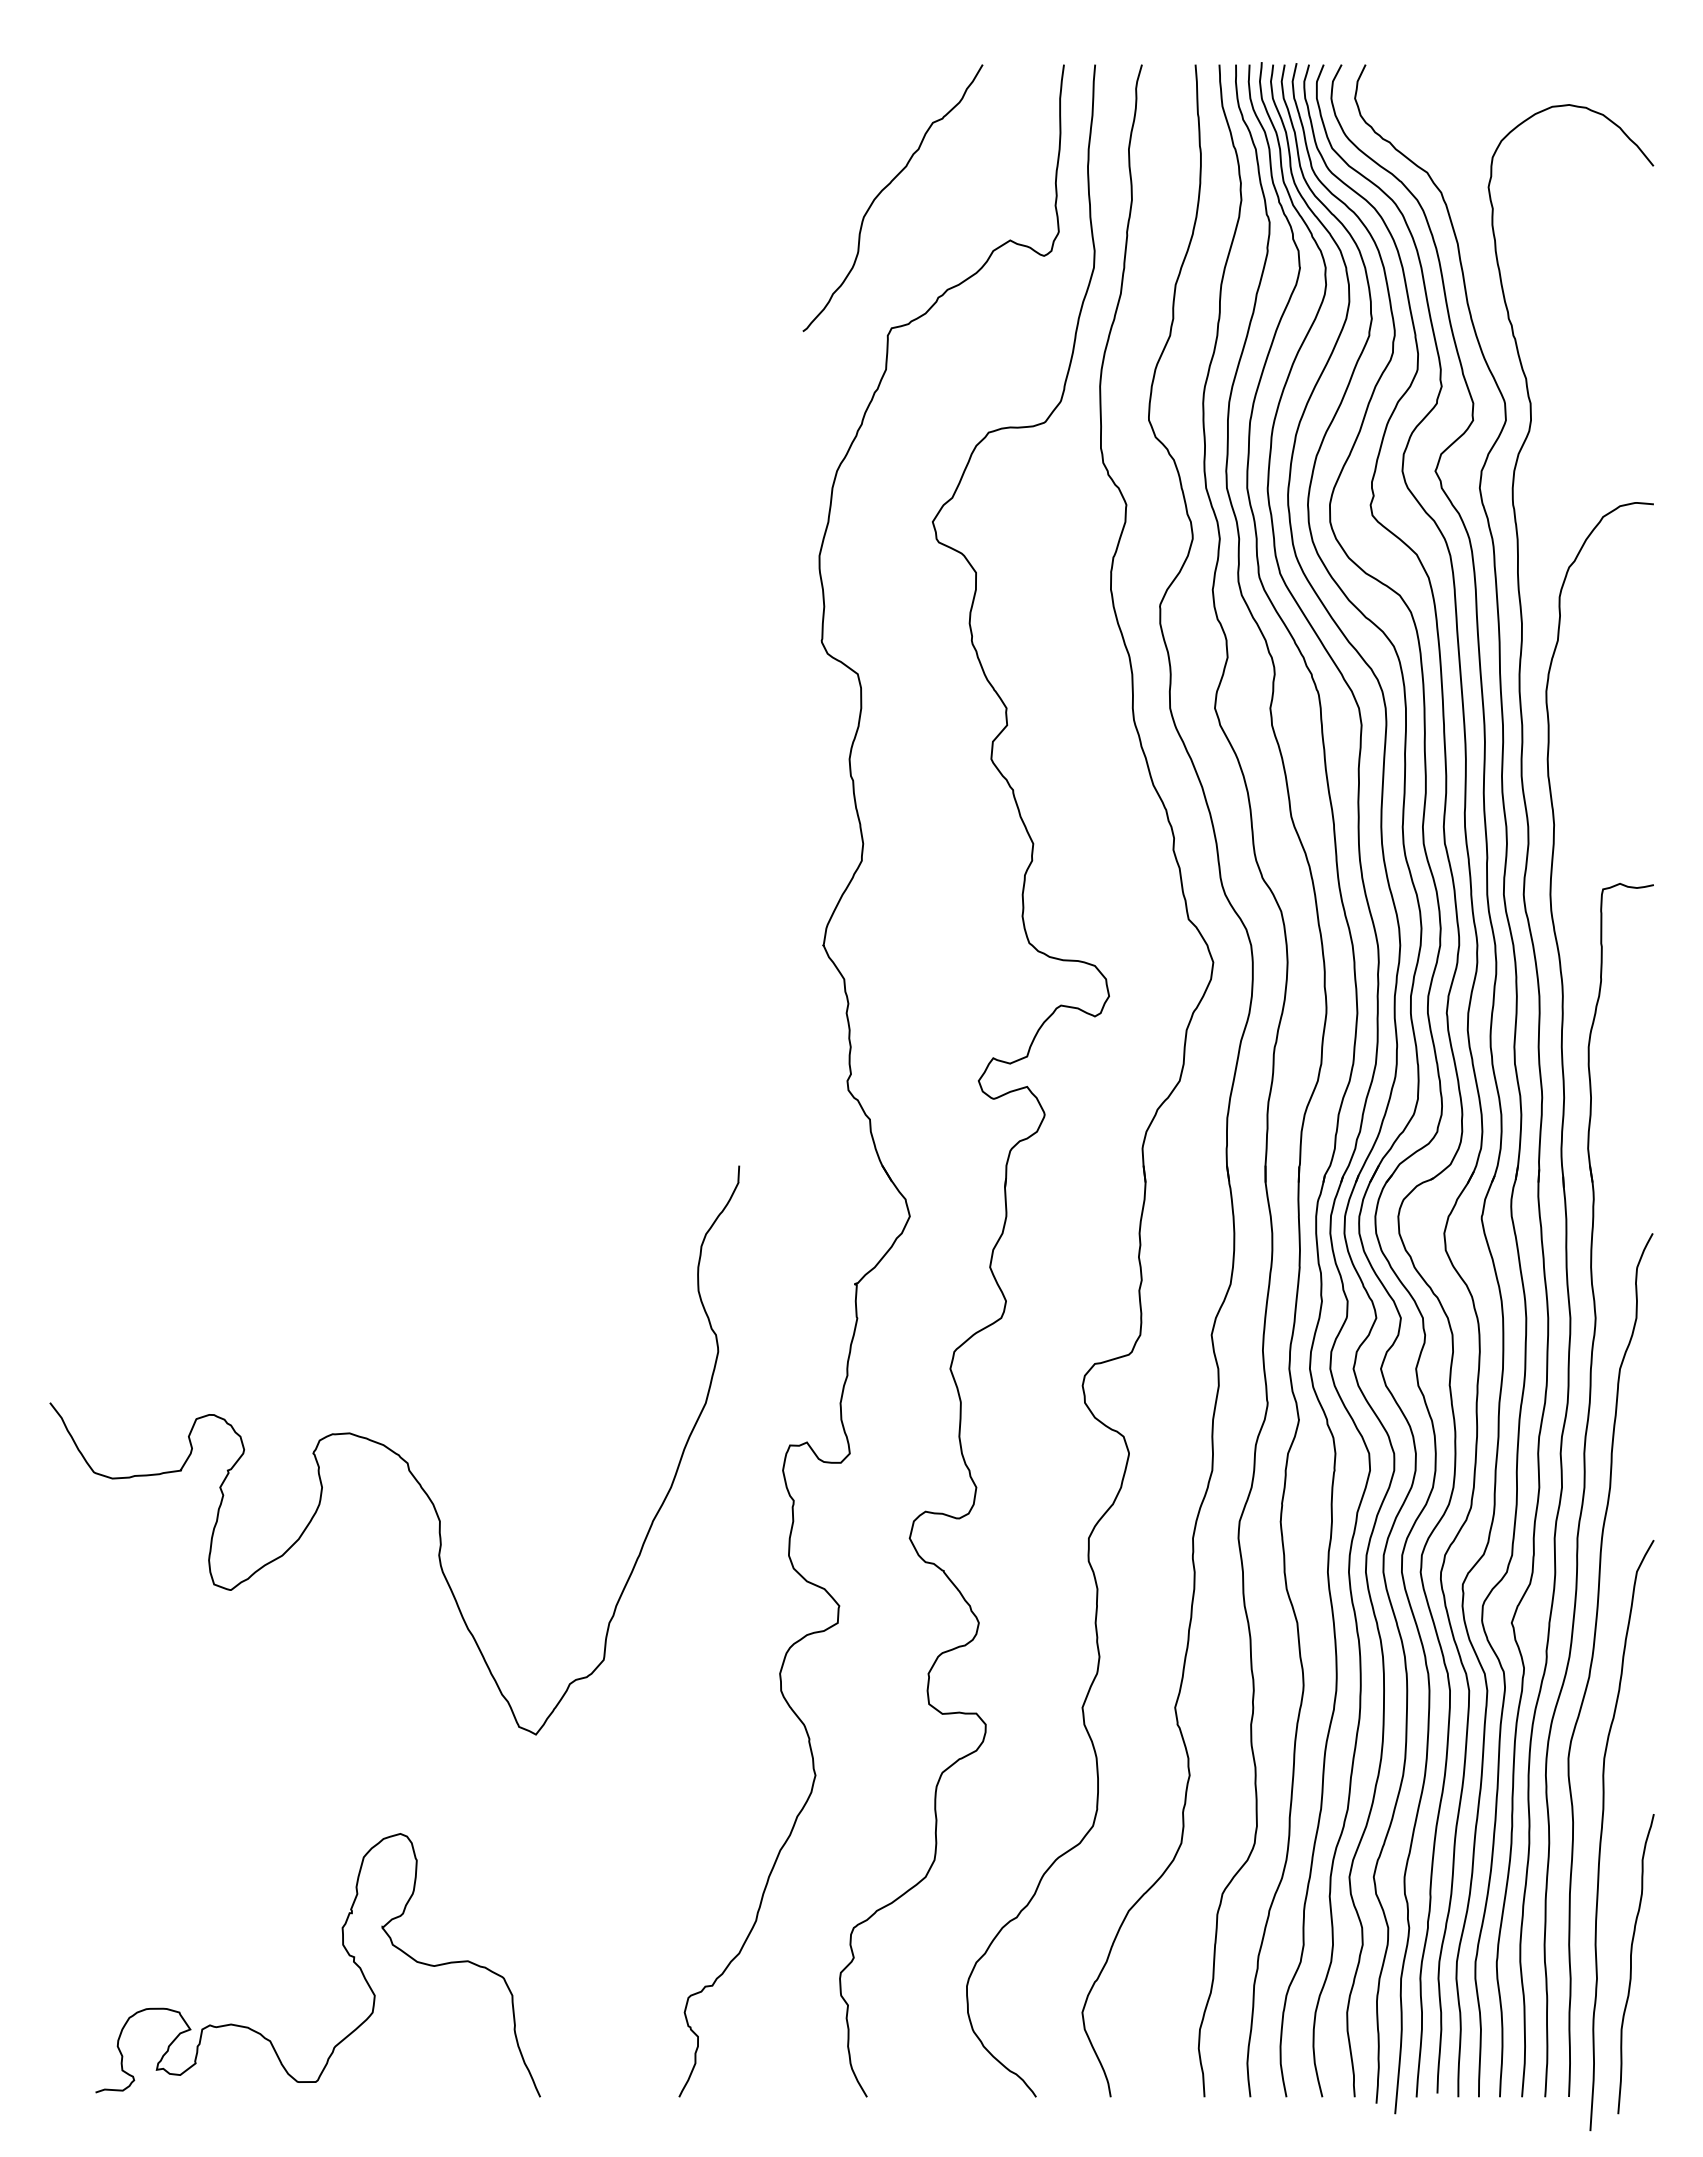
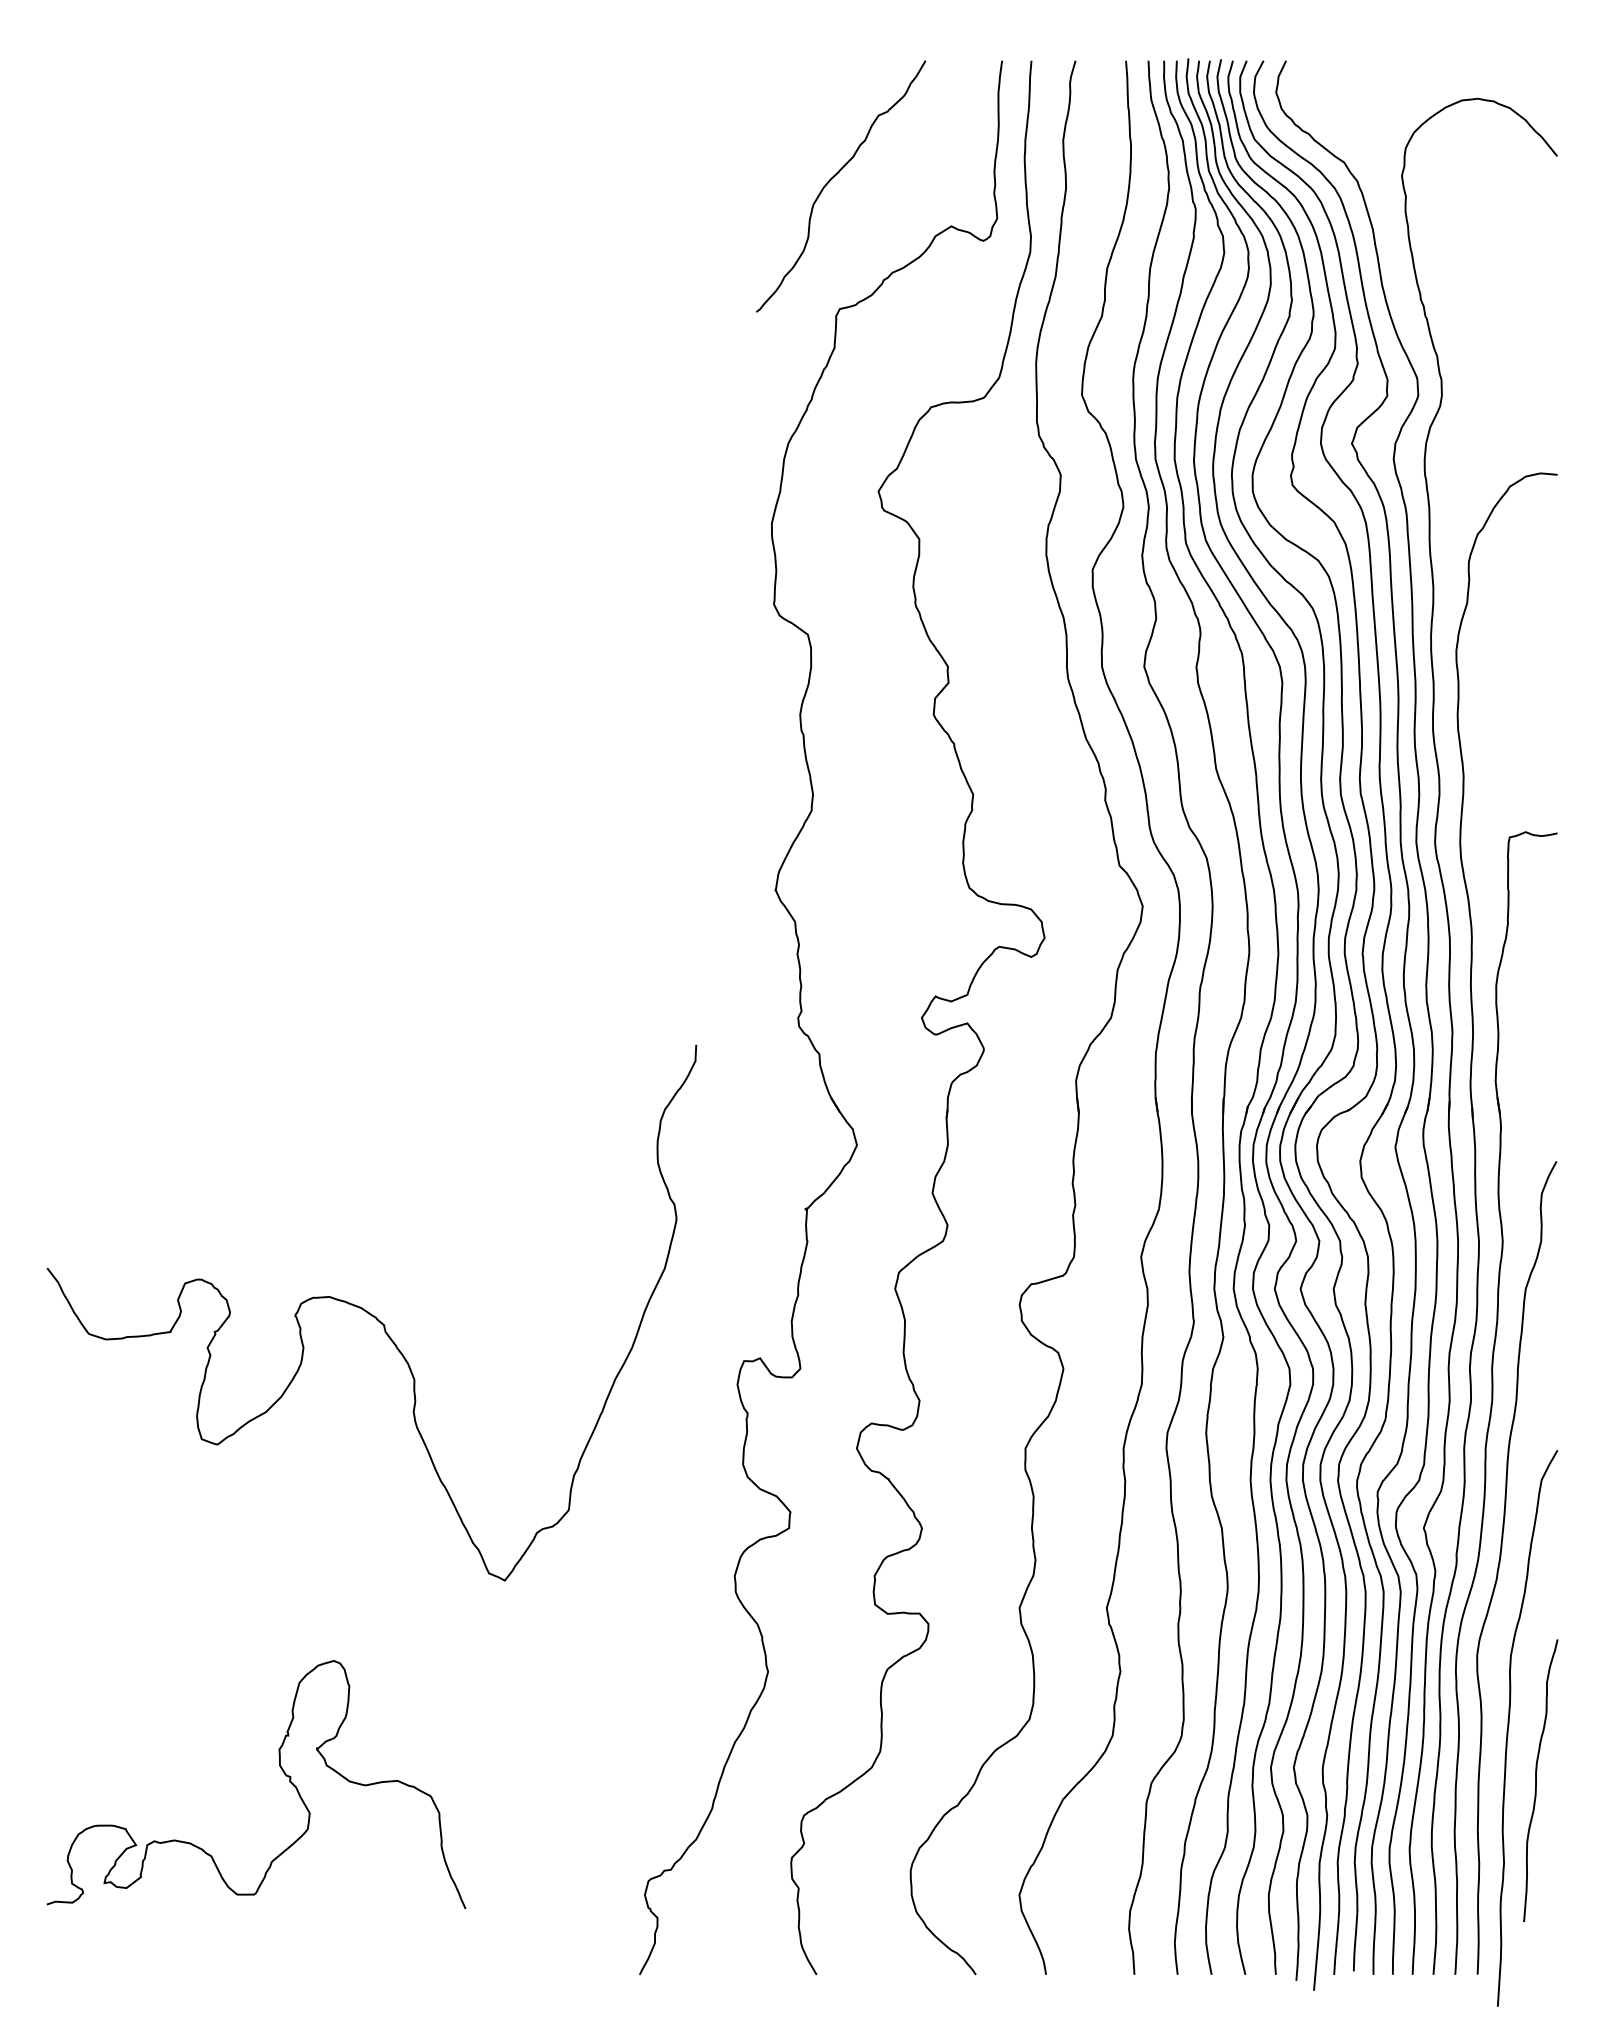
curve: (393, 1450) -> (370, 1313), moved
curve: (344, 1949) -> (281, 1769), moved
curve: (1631, 1964) -> (1536, 1781), moved

